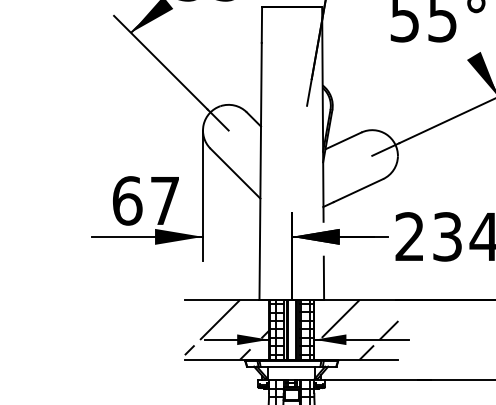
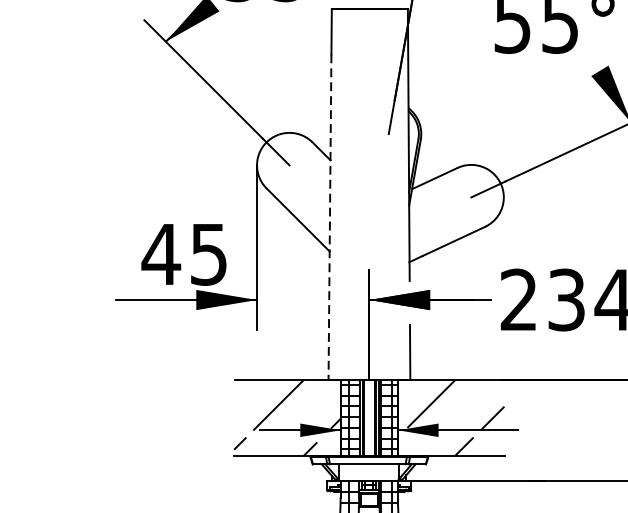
line: (260, 171) -> (329, 217), solid -> dashed
text: (144, 200) -> (182, 253), 67 -> 45

